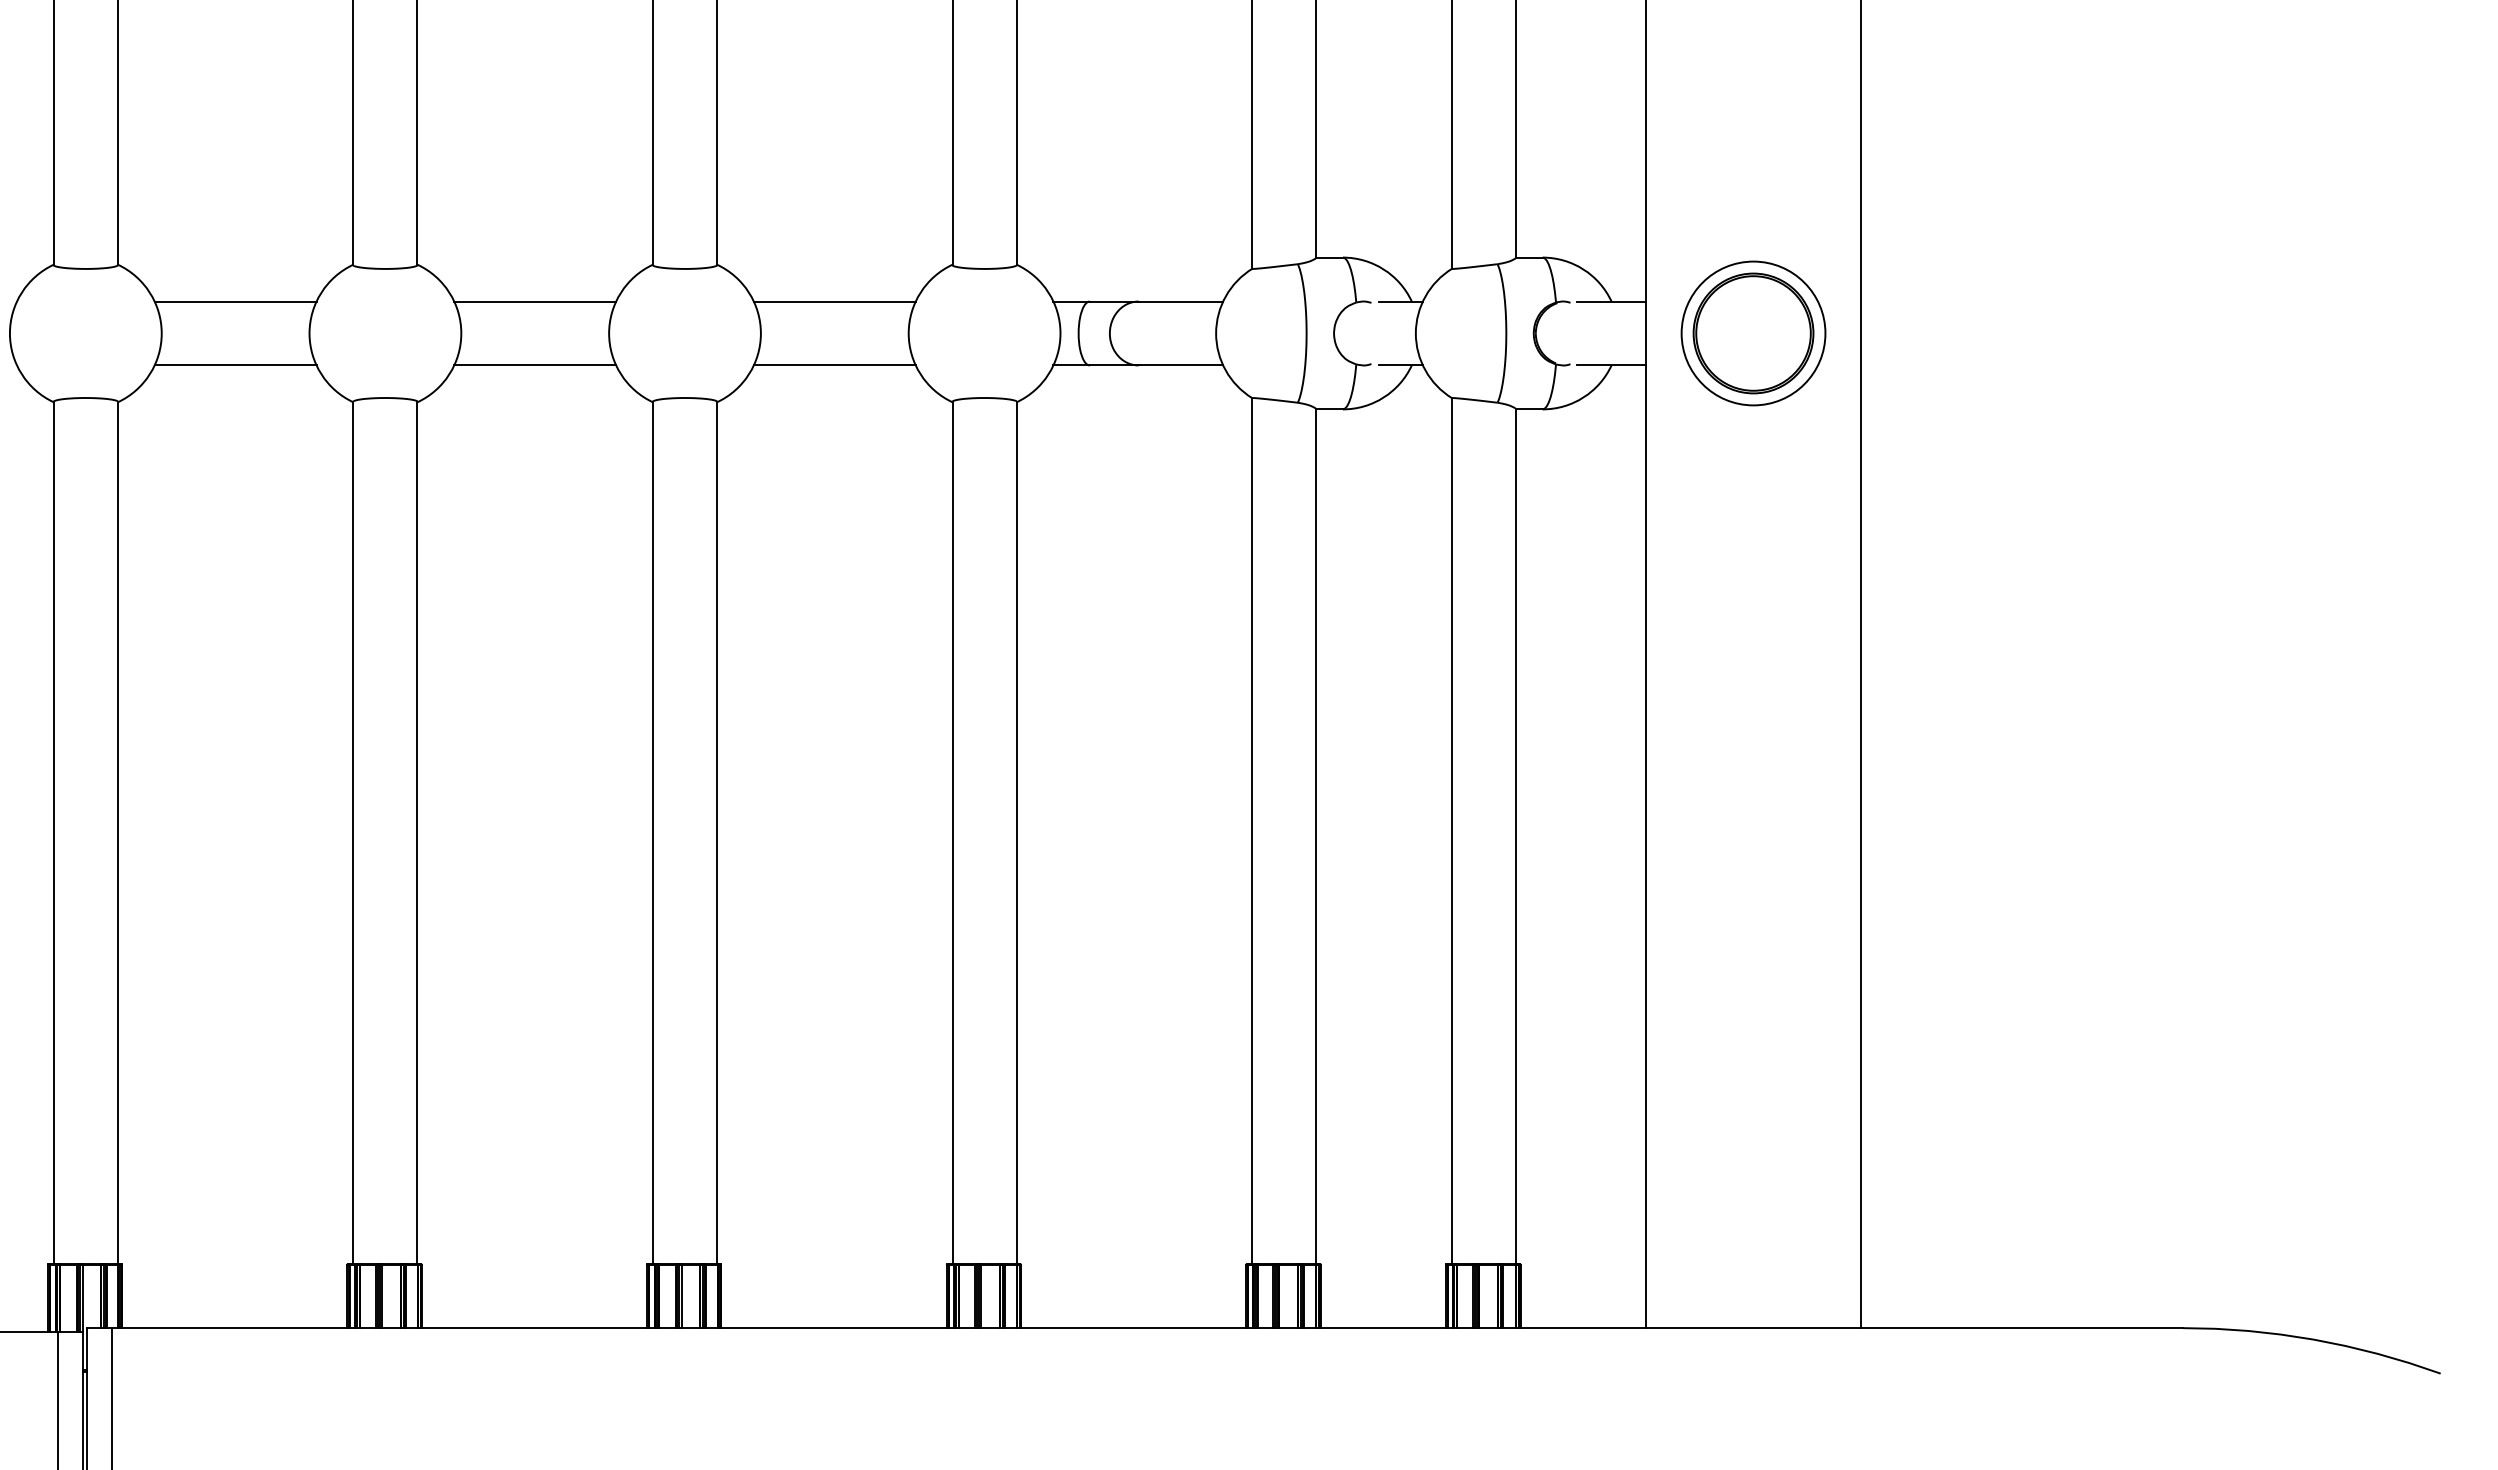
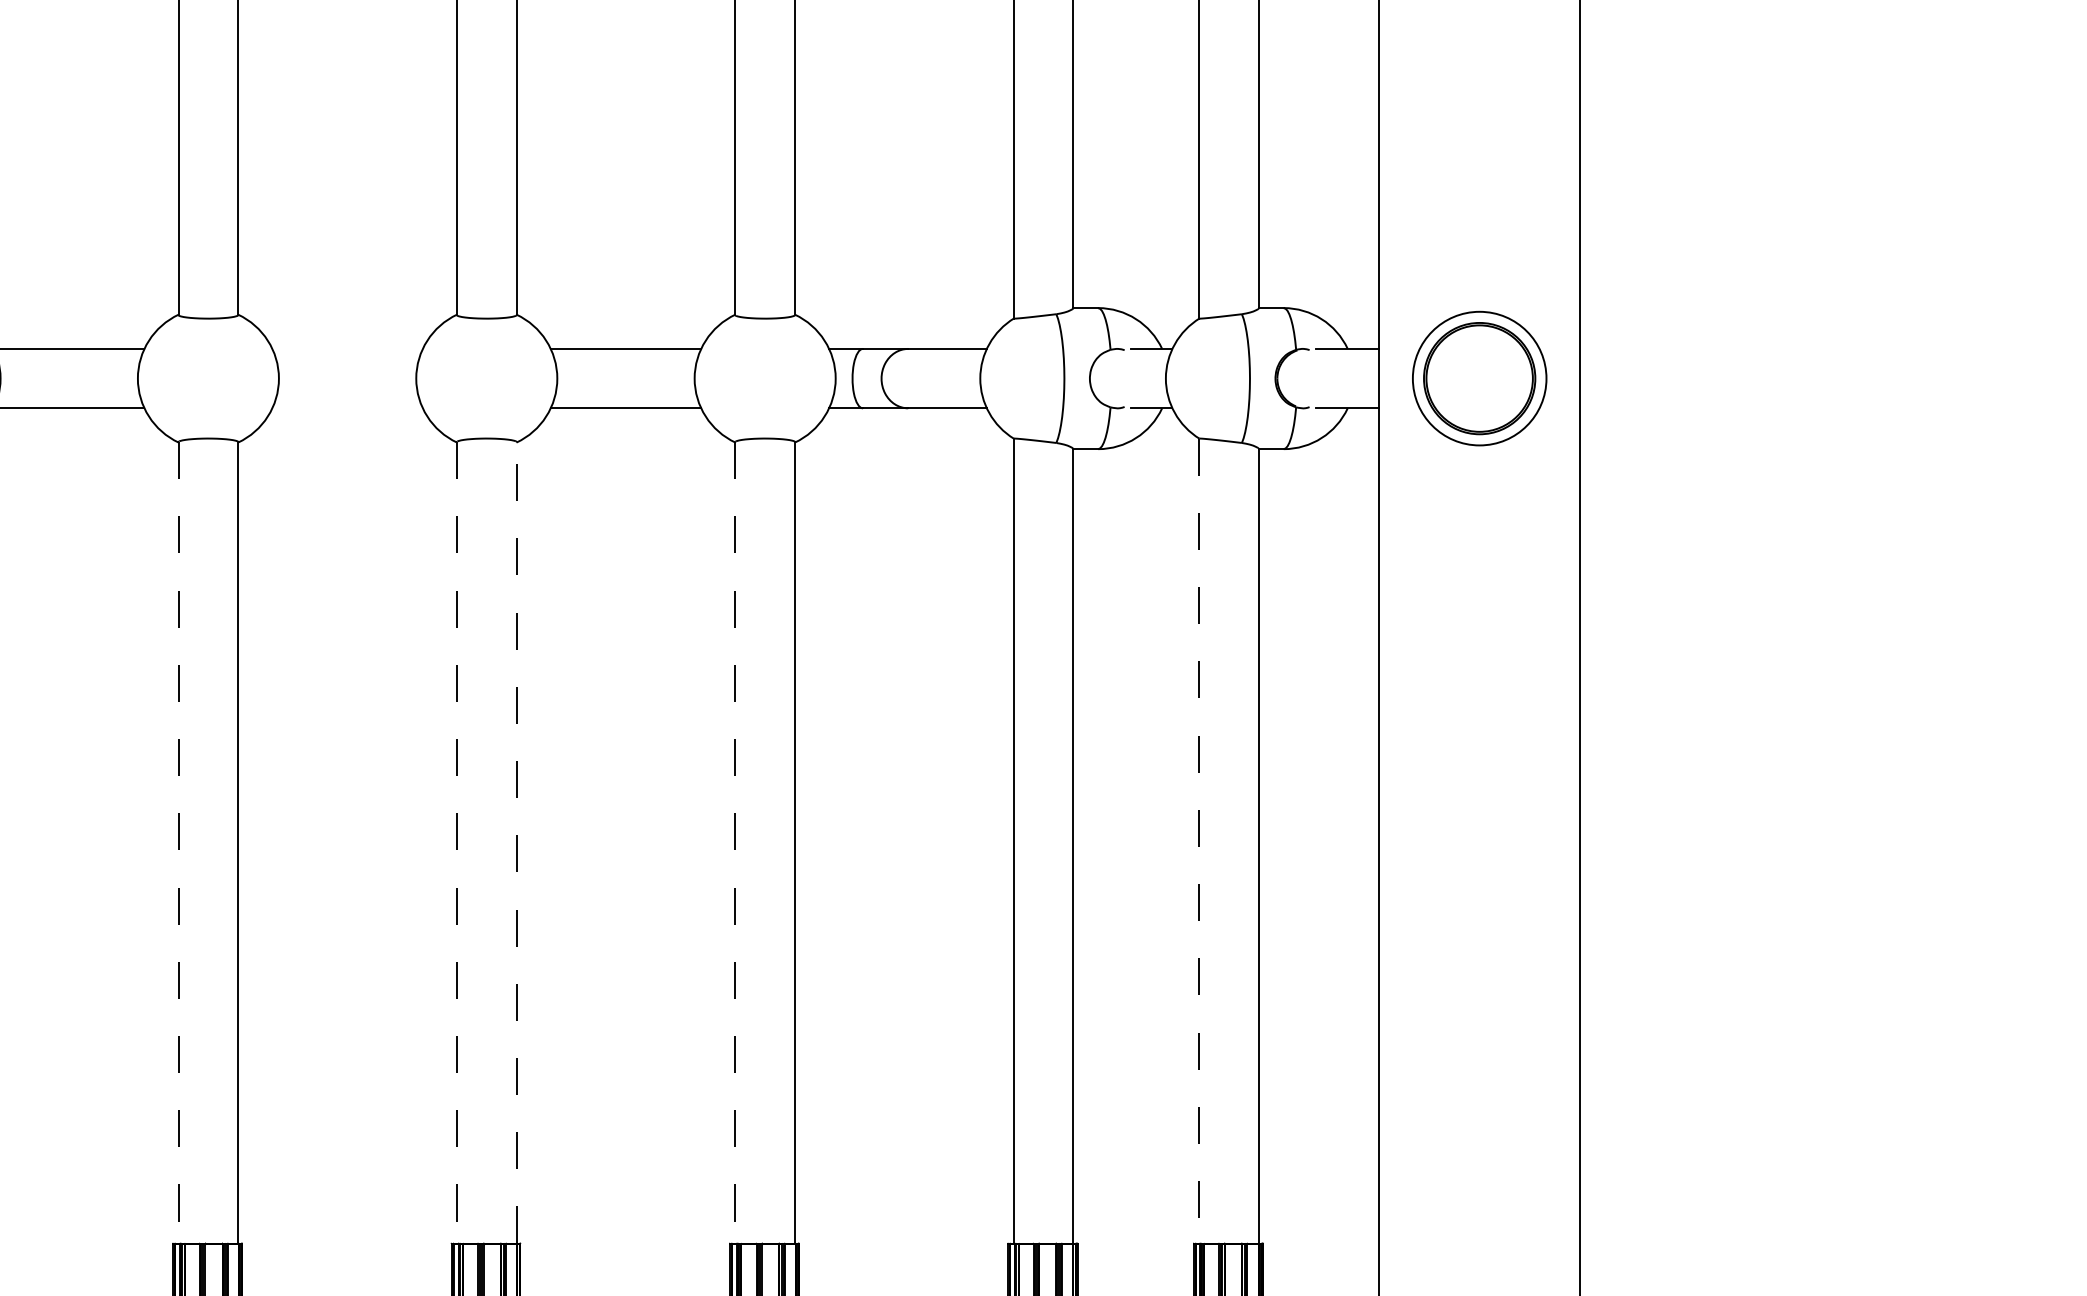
line: (535, 301) -> (347, 348), removed
line: (535, 365) -> (347, 408), removed
line: (1451, 831) -> (1199, 841), solid -> dashed
line: (716, 832) -> (516, 842), solid -> dashed
line: (353, 833) -> (178, 843), solid -> dashed
line: (653, 833) -> (457, 843), solid -> dashed
line: (952, 833) -> (735, 843), solid -> dashed

